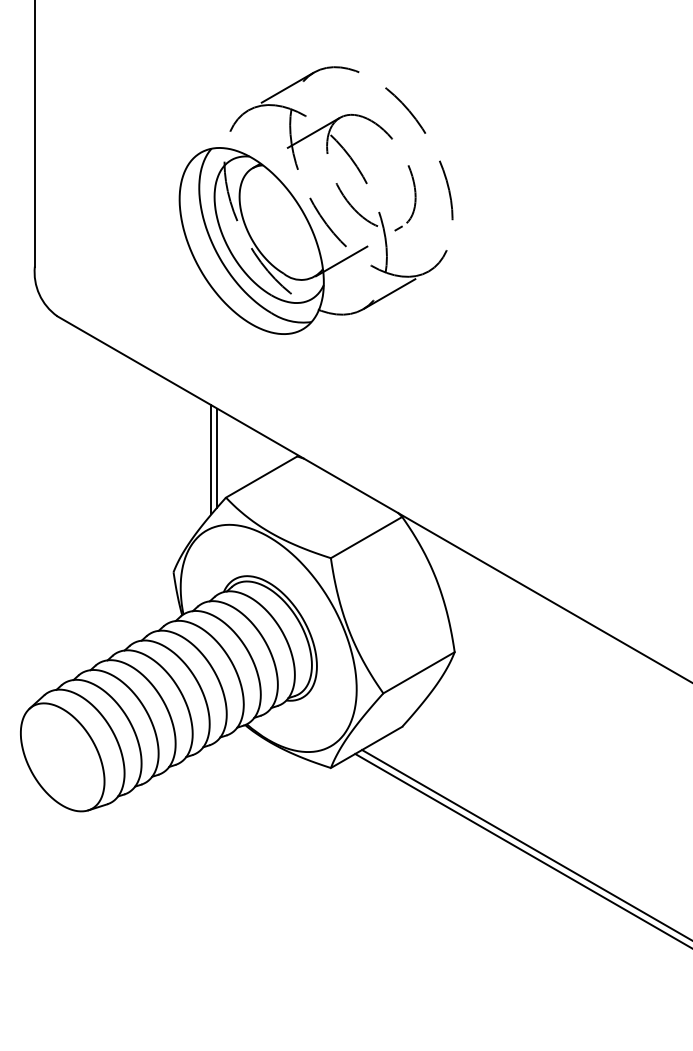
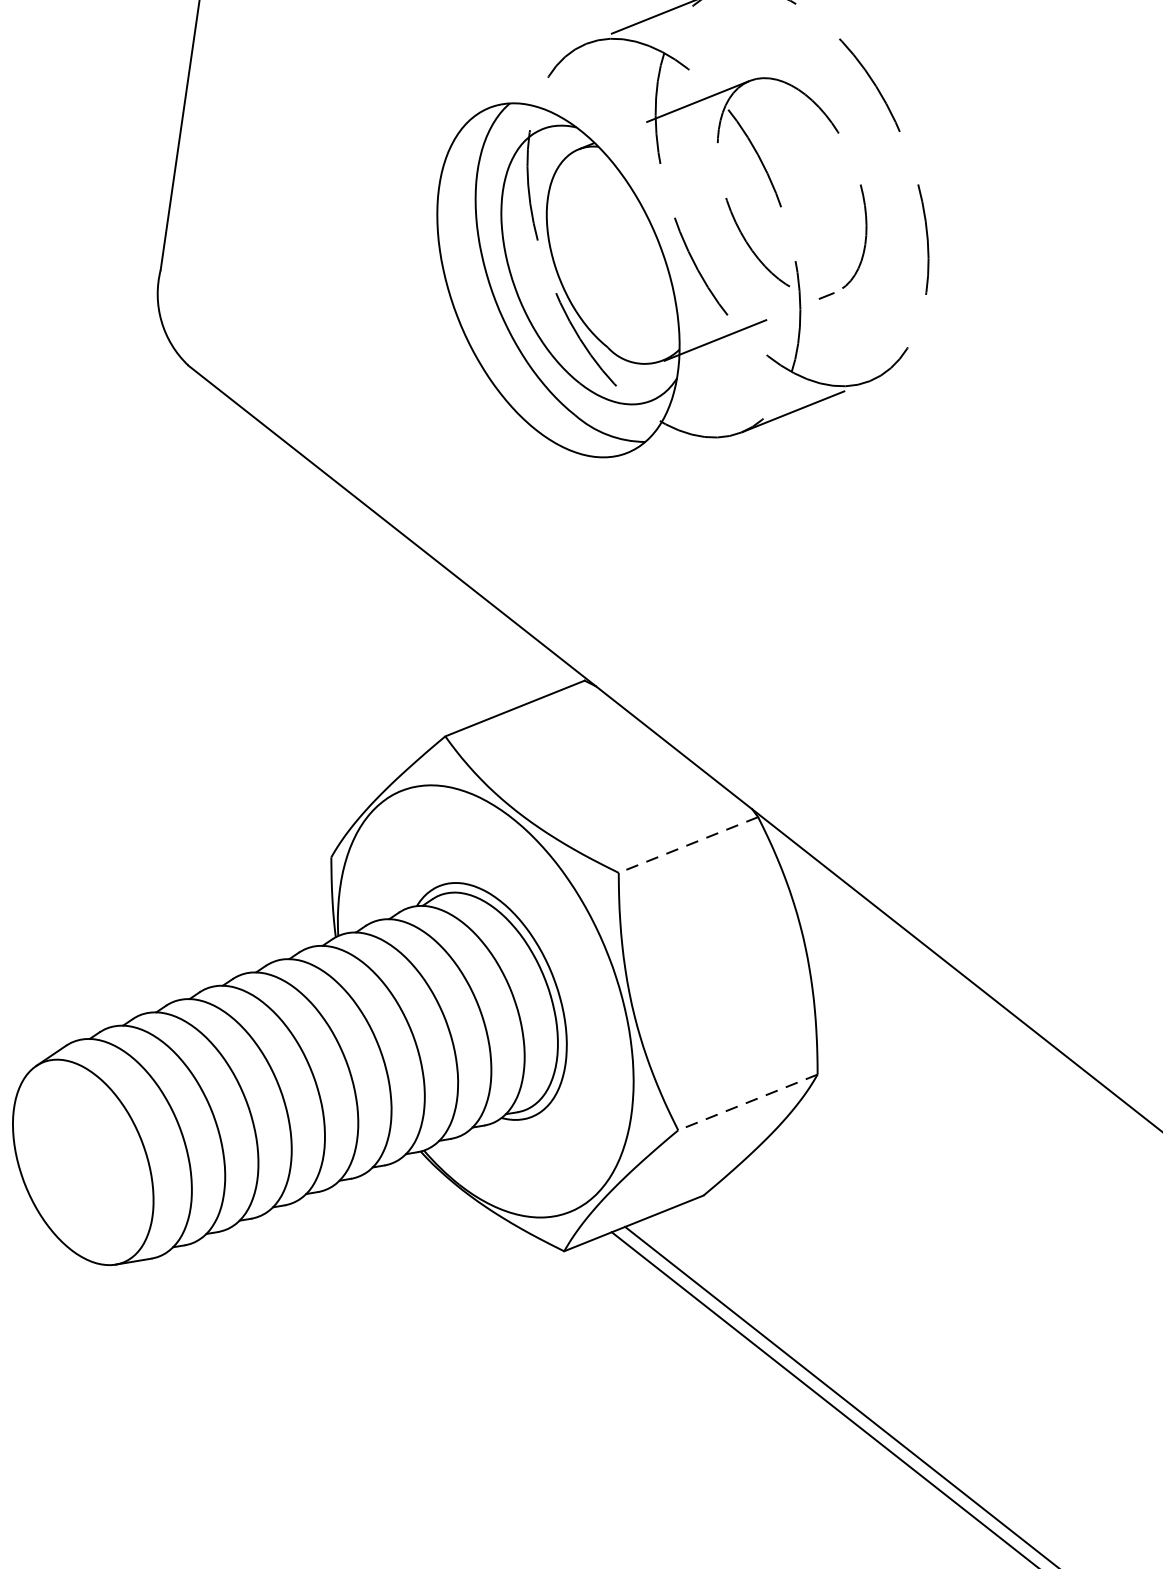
line: (217, 457) -> (440, 661), removed
line: (211, 459) -> (429, 663), removed
line: (366, 537) -> (688, 844), solid -> dashed
line: (418, 673) -> (746, 1103), solid -> dashed

